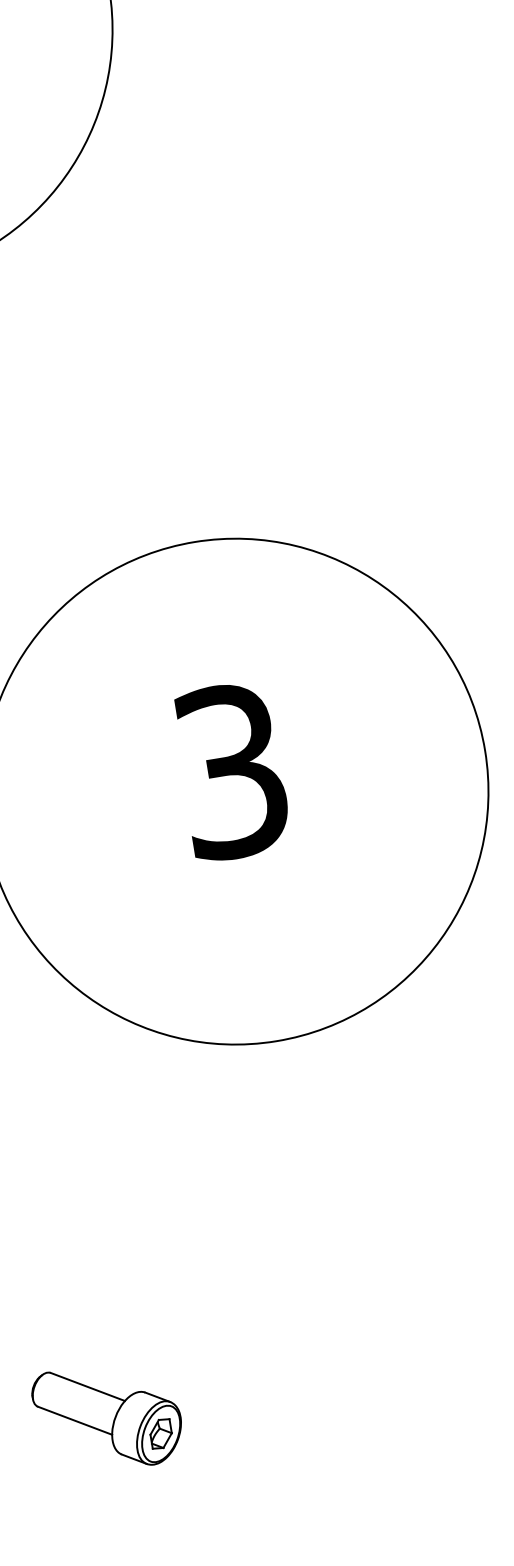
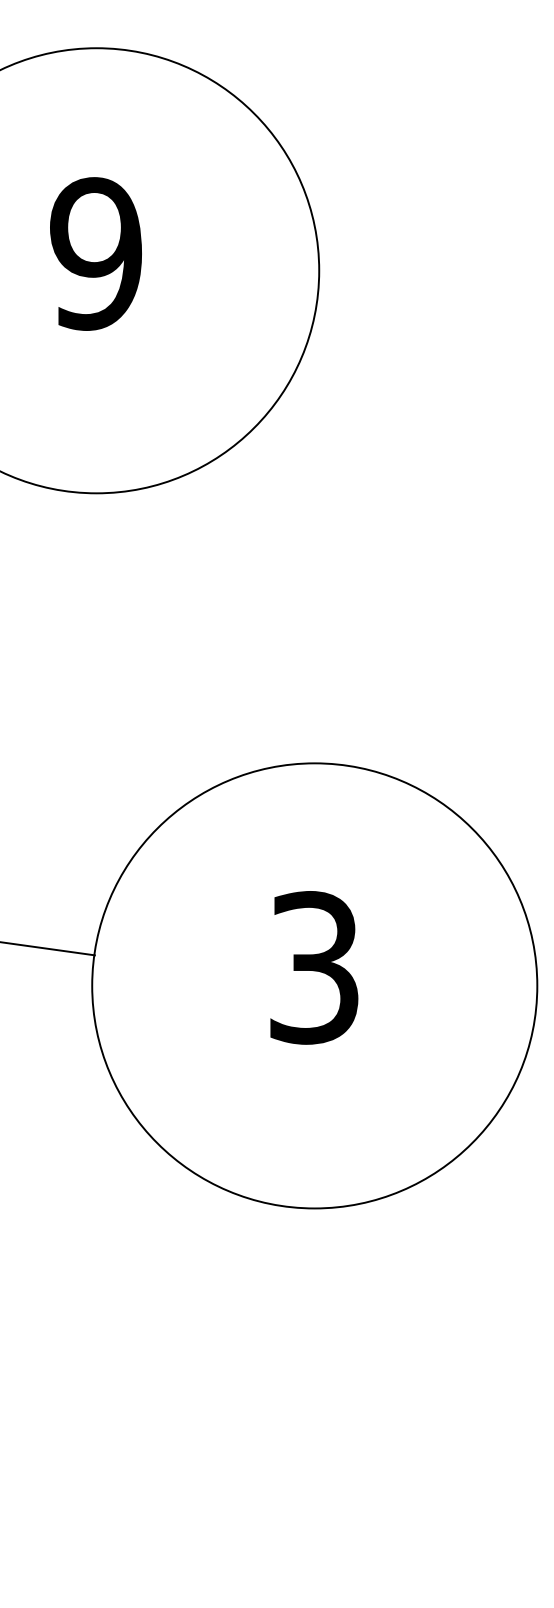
part: (107, 1416) -> (114, 1510), removed

